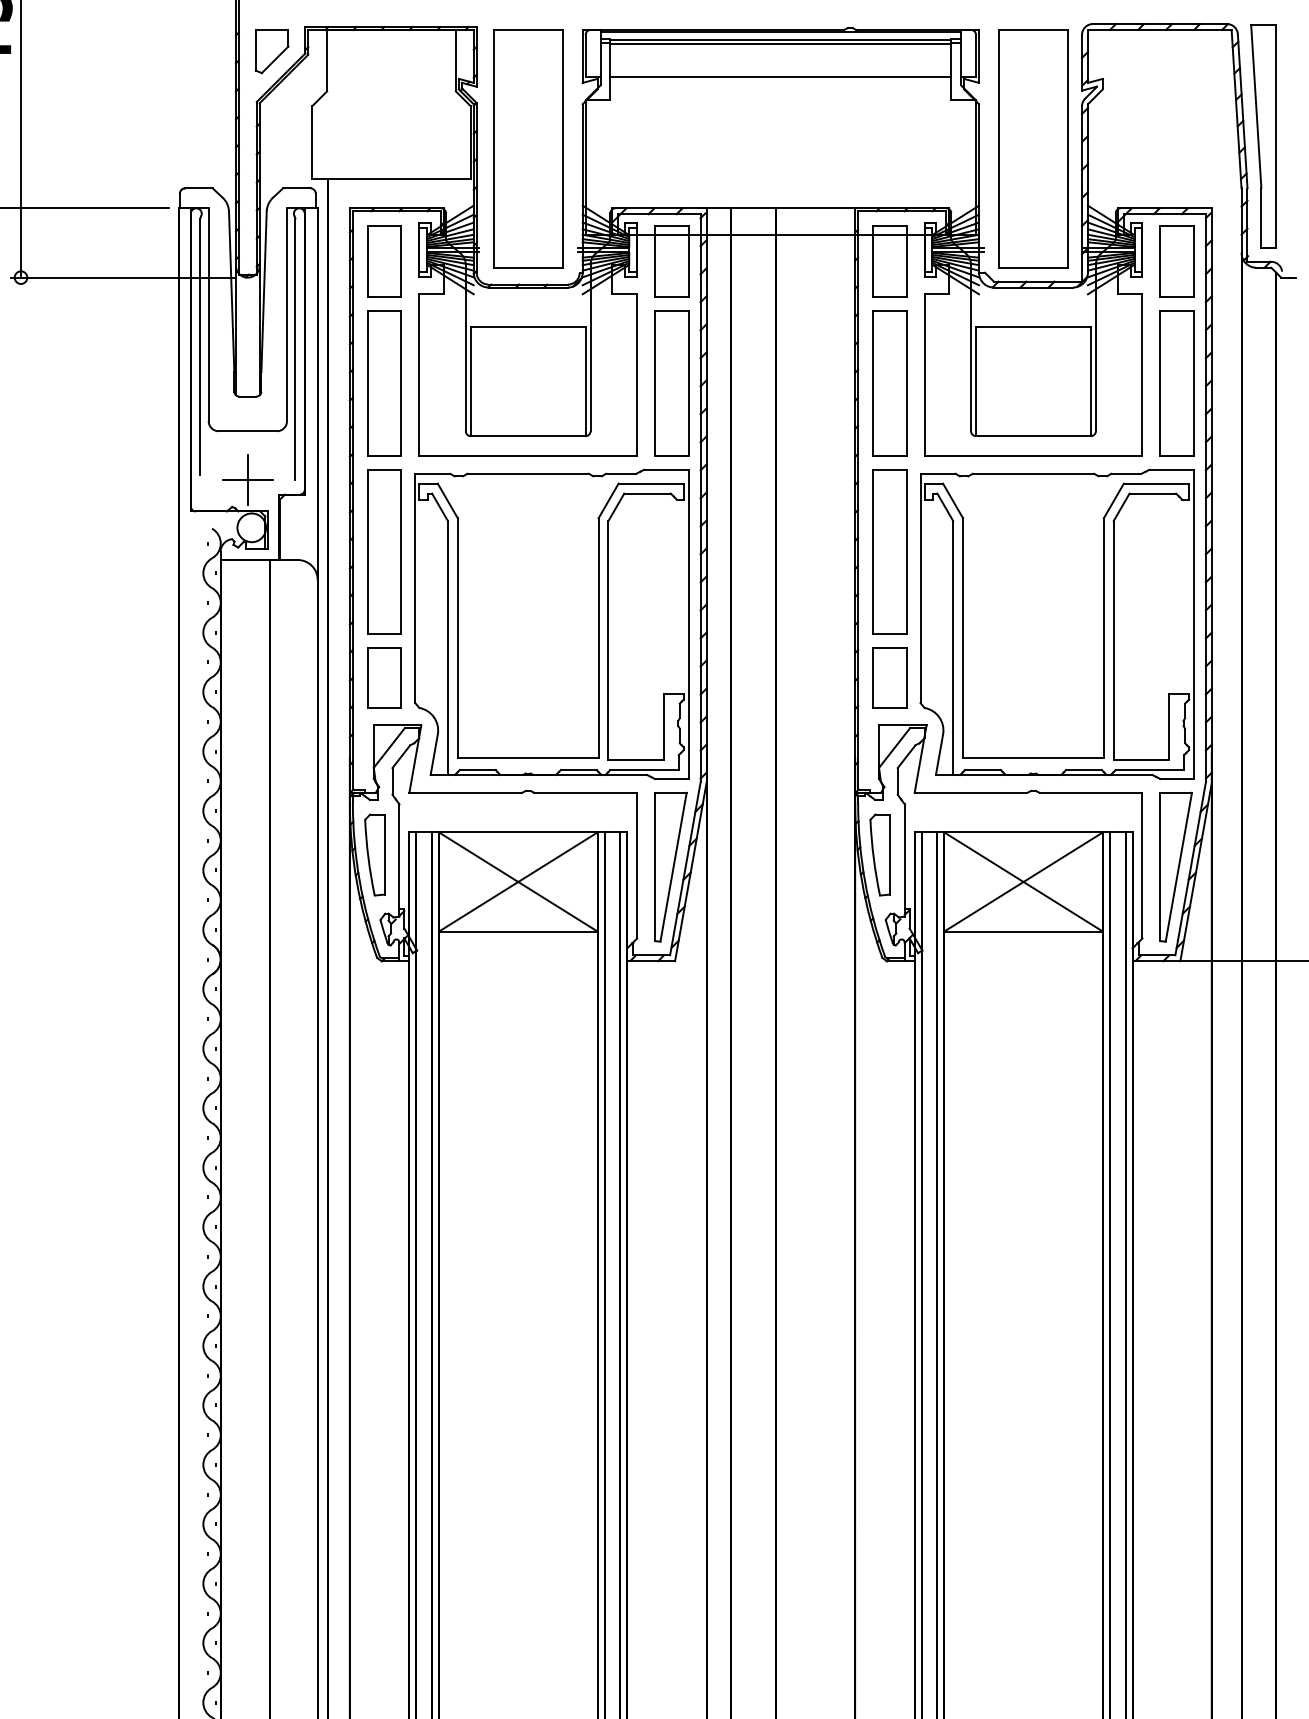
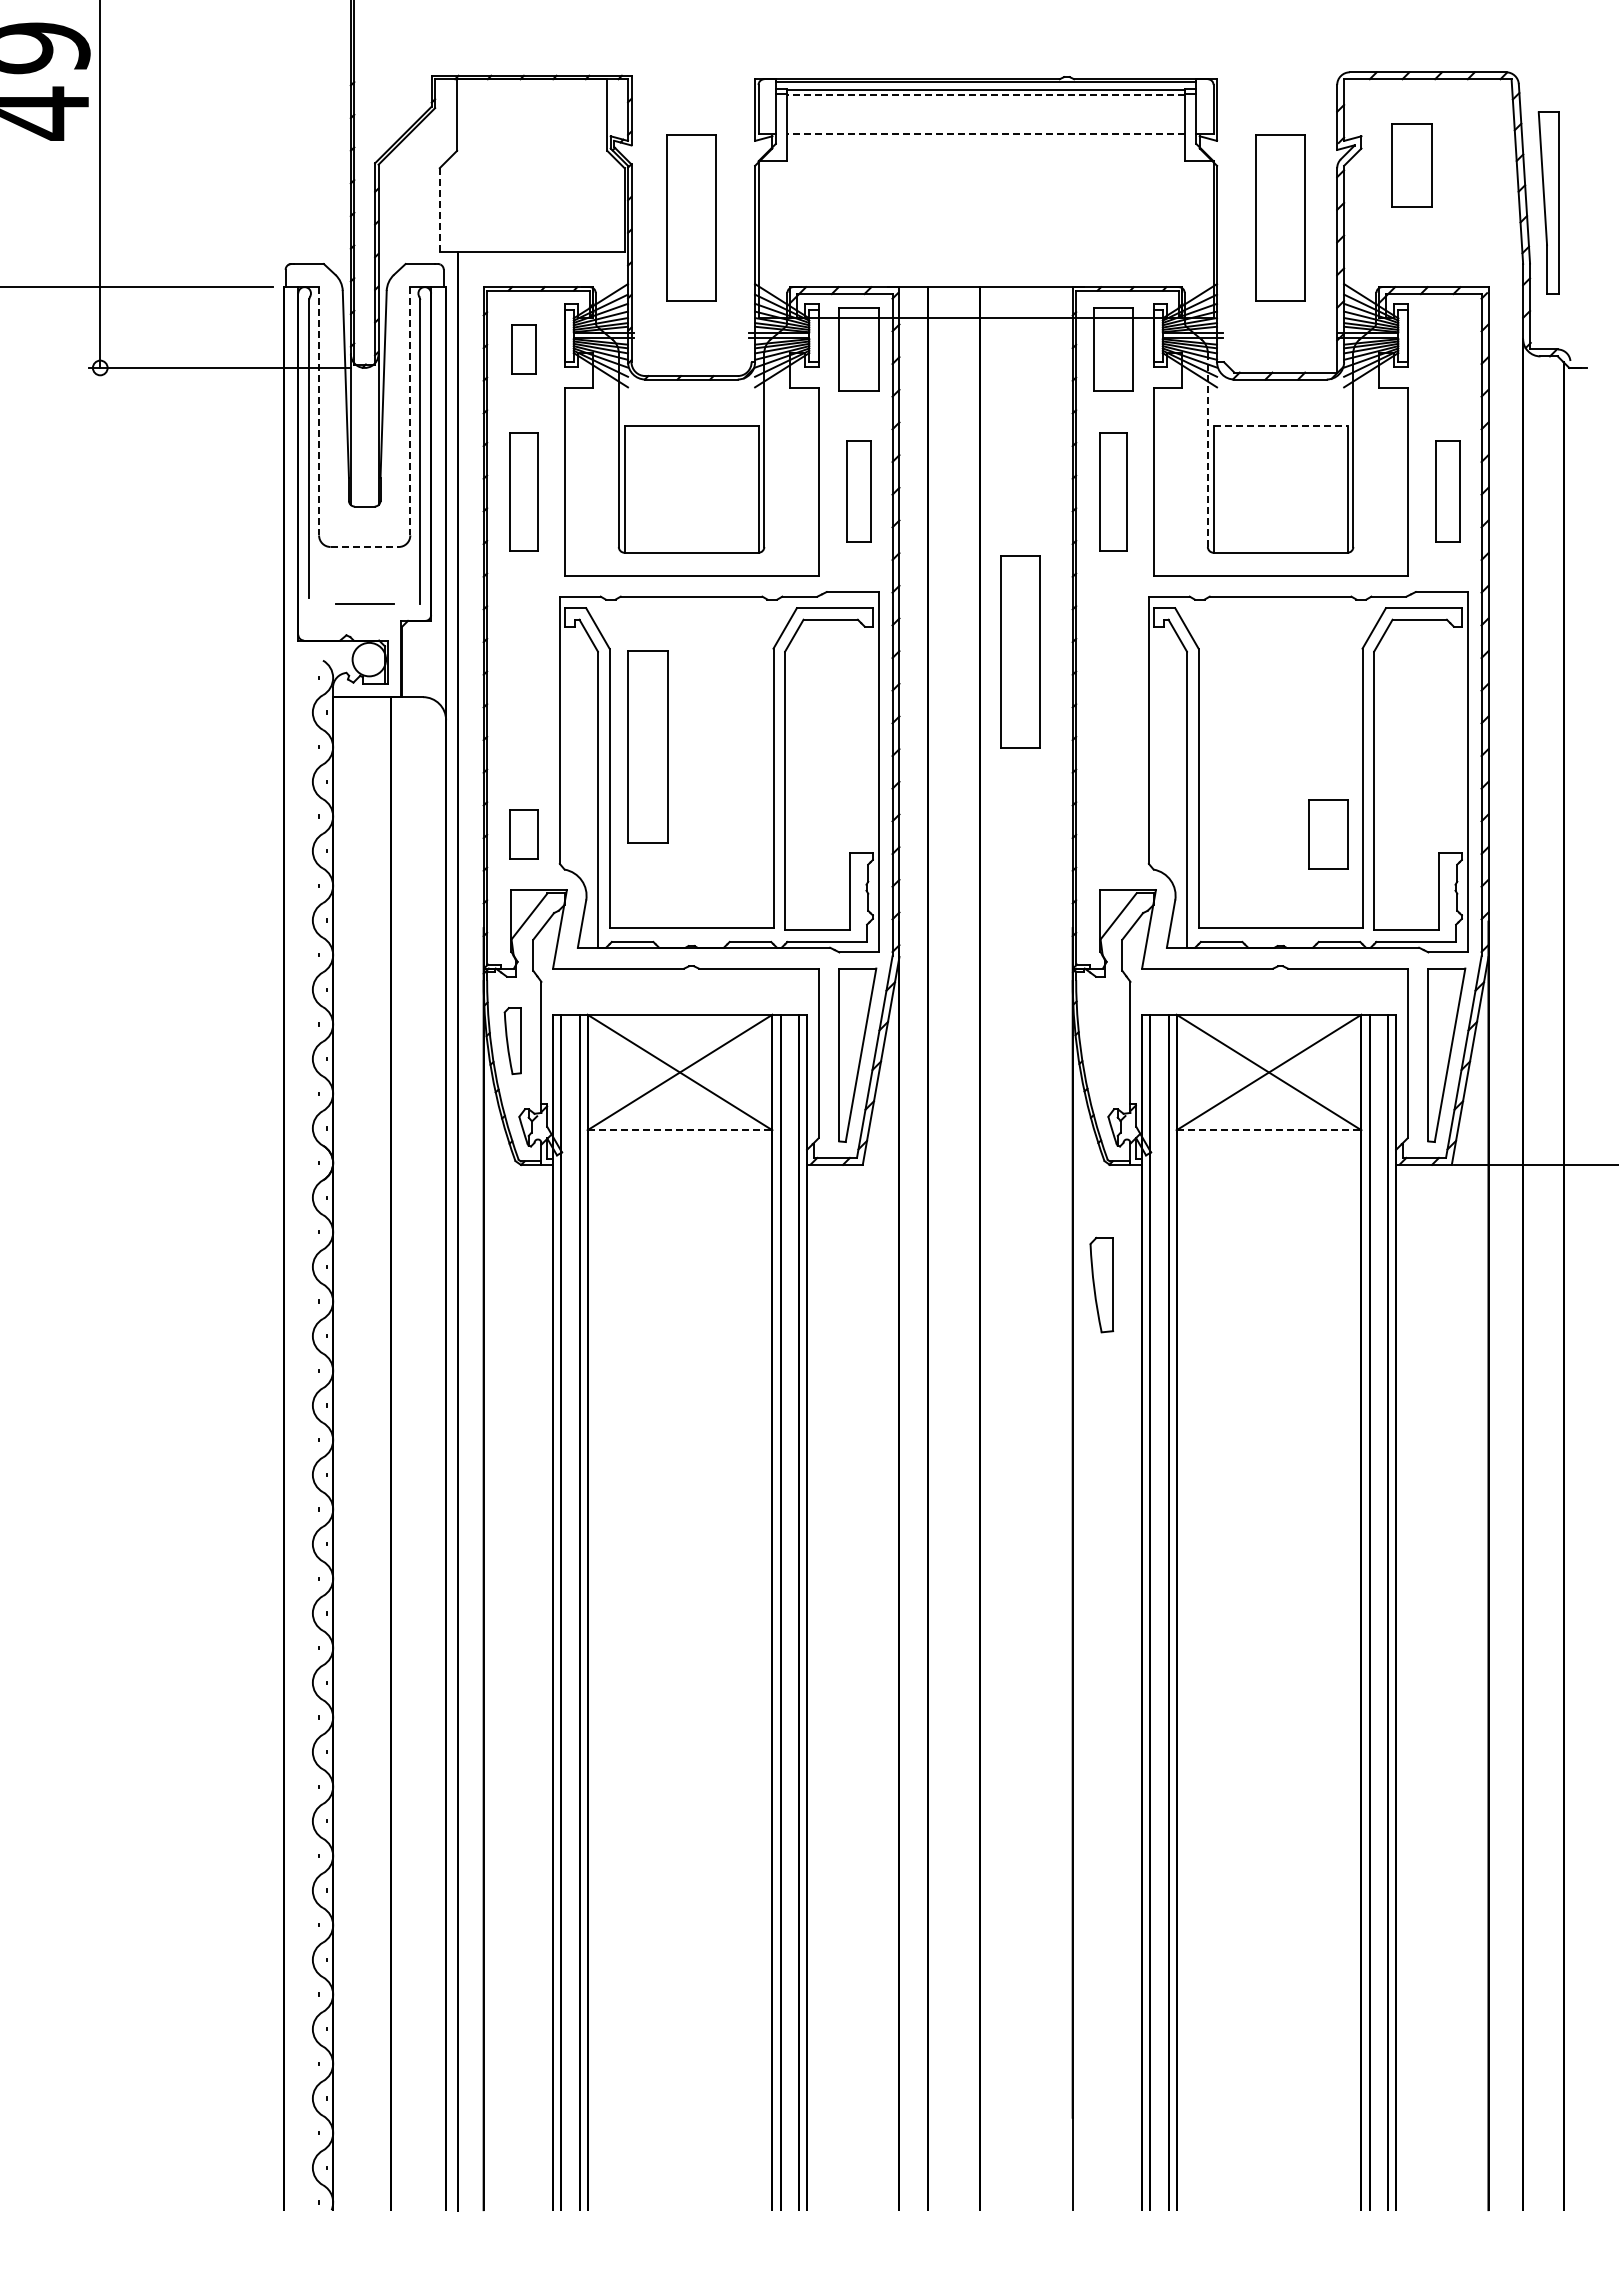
line: (781, 43) -> (986, 95), solid -> dashed
part: (272, 51) -> (393, 104), removed
line: (781, 76) -> (986, 133), solid -> dashed
part: (1263, 135) -> (1548, 202), size x0.7
line: (311, 141) -> (439, 209), solid -> dashed
part: (528, 148) -> (691, 217), size x0.6
part: (1033, 148) -> (1280, 217), size x0.6
part: (384, 261) -> (523, 349), size x0.6
part: (1176, 261) -> (1411, 165), moved
line: (209, 314) -> (319, 411), solid -> dashed
line: (287, 314) -> (410, 411), solid -> dashed
line: (1033, 326) -> (1280, 425), solid -> dashed
line: (970, 348) -> (1207, 450), solid -> dashed
part: (384, 383) -> (523, 491), size x0.7
part: (671, 383) -> (858, 491), size x0.6
part: (890, 383) -> (1113, 491), size x0.7
part: (1176, 383) -> (1447, 491), size x0.6
line: (248, 431) -> (365, 547), solid -> dashed
line: (247, 479) -> (364, 603), removed
part: (384, 551) -> (647, 746), moved
part: (890, 551) -> (1020, 651), moved
part: (384, 677) -> (523, 834), size x0.7
part: (890, 677) -> (1328, 834), moved
part: (374, 854) -> (512, 1040), size x0.7
part: (879, 854) -> (1101, 1284), moved
line: (518, 931) -> (680, 1130), solid -> dashed
line: (1023, 931) -> (1269, 1130), solid -> dashed

